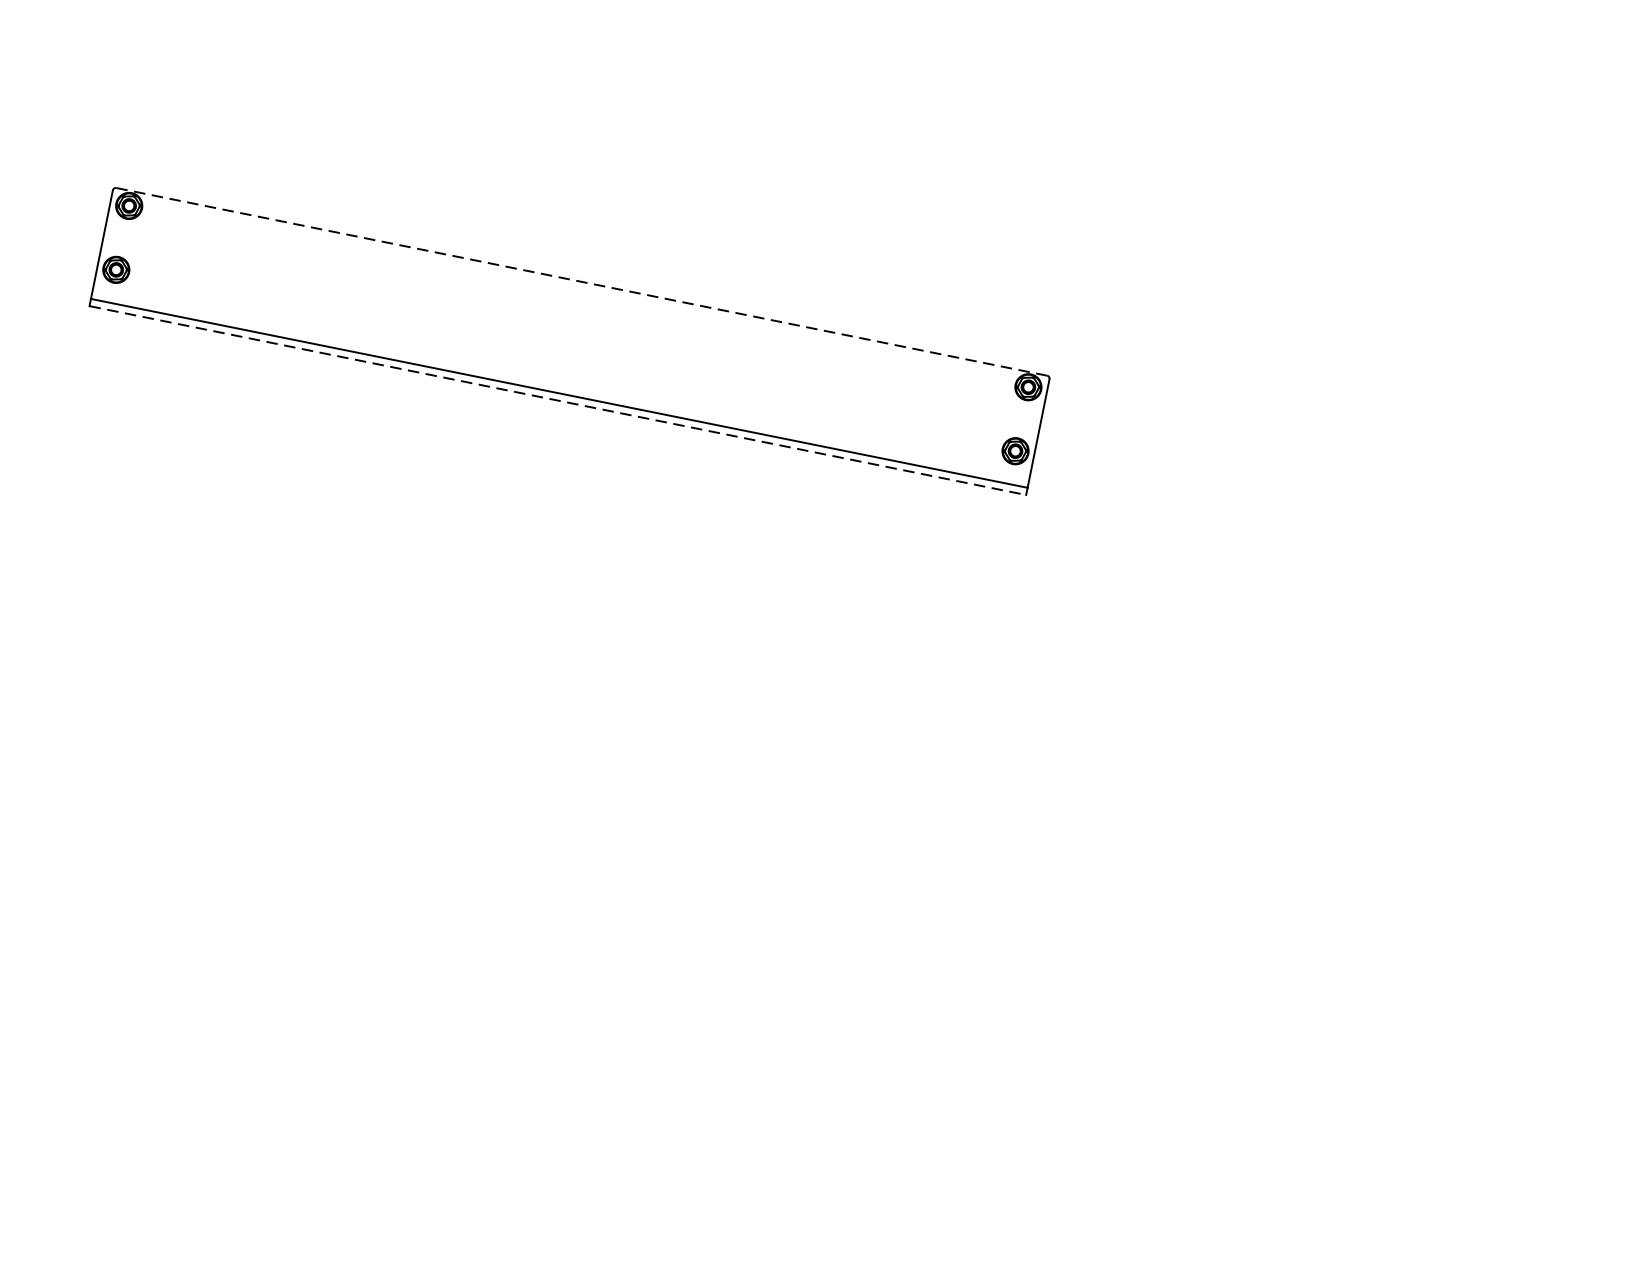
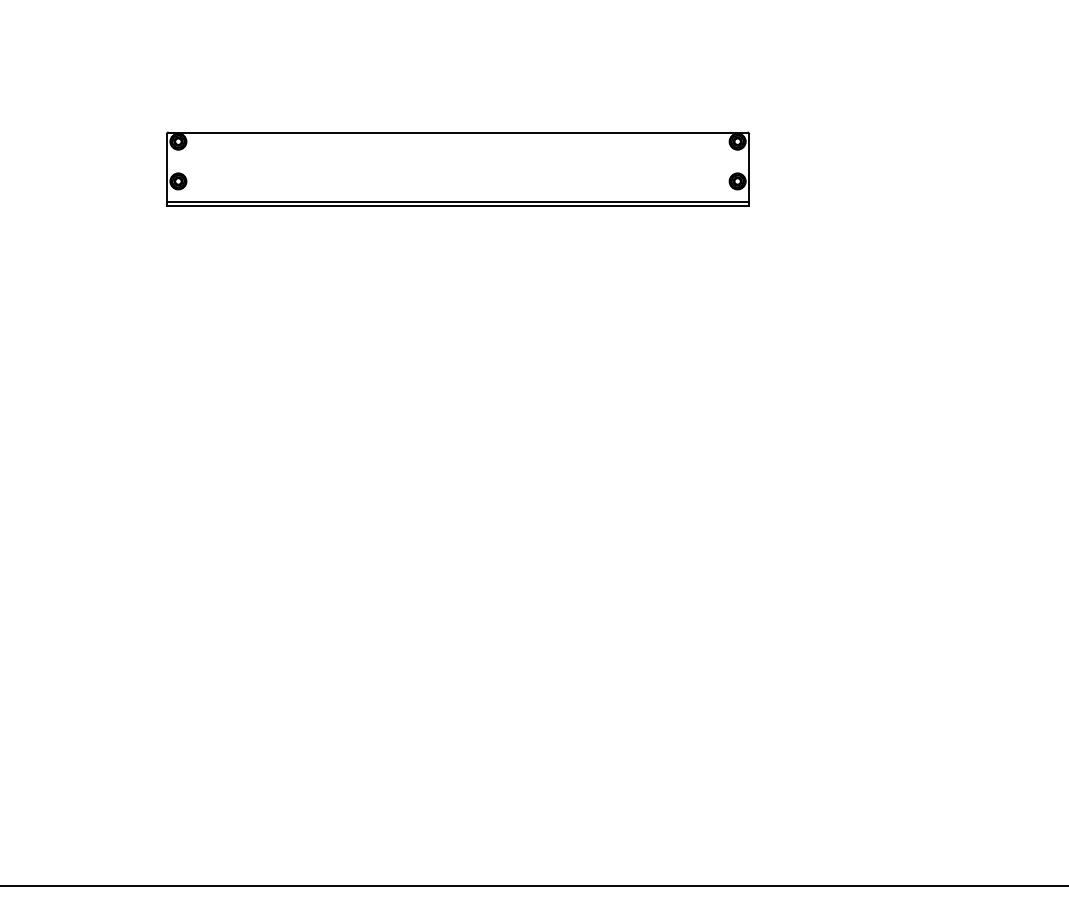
line: (582, 281) -> (458, 132), dashed -> solid
line: (558, 400) -> (458, 206), dashed -> solid

